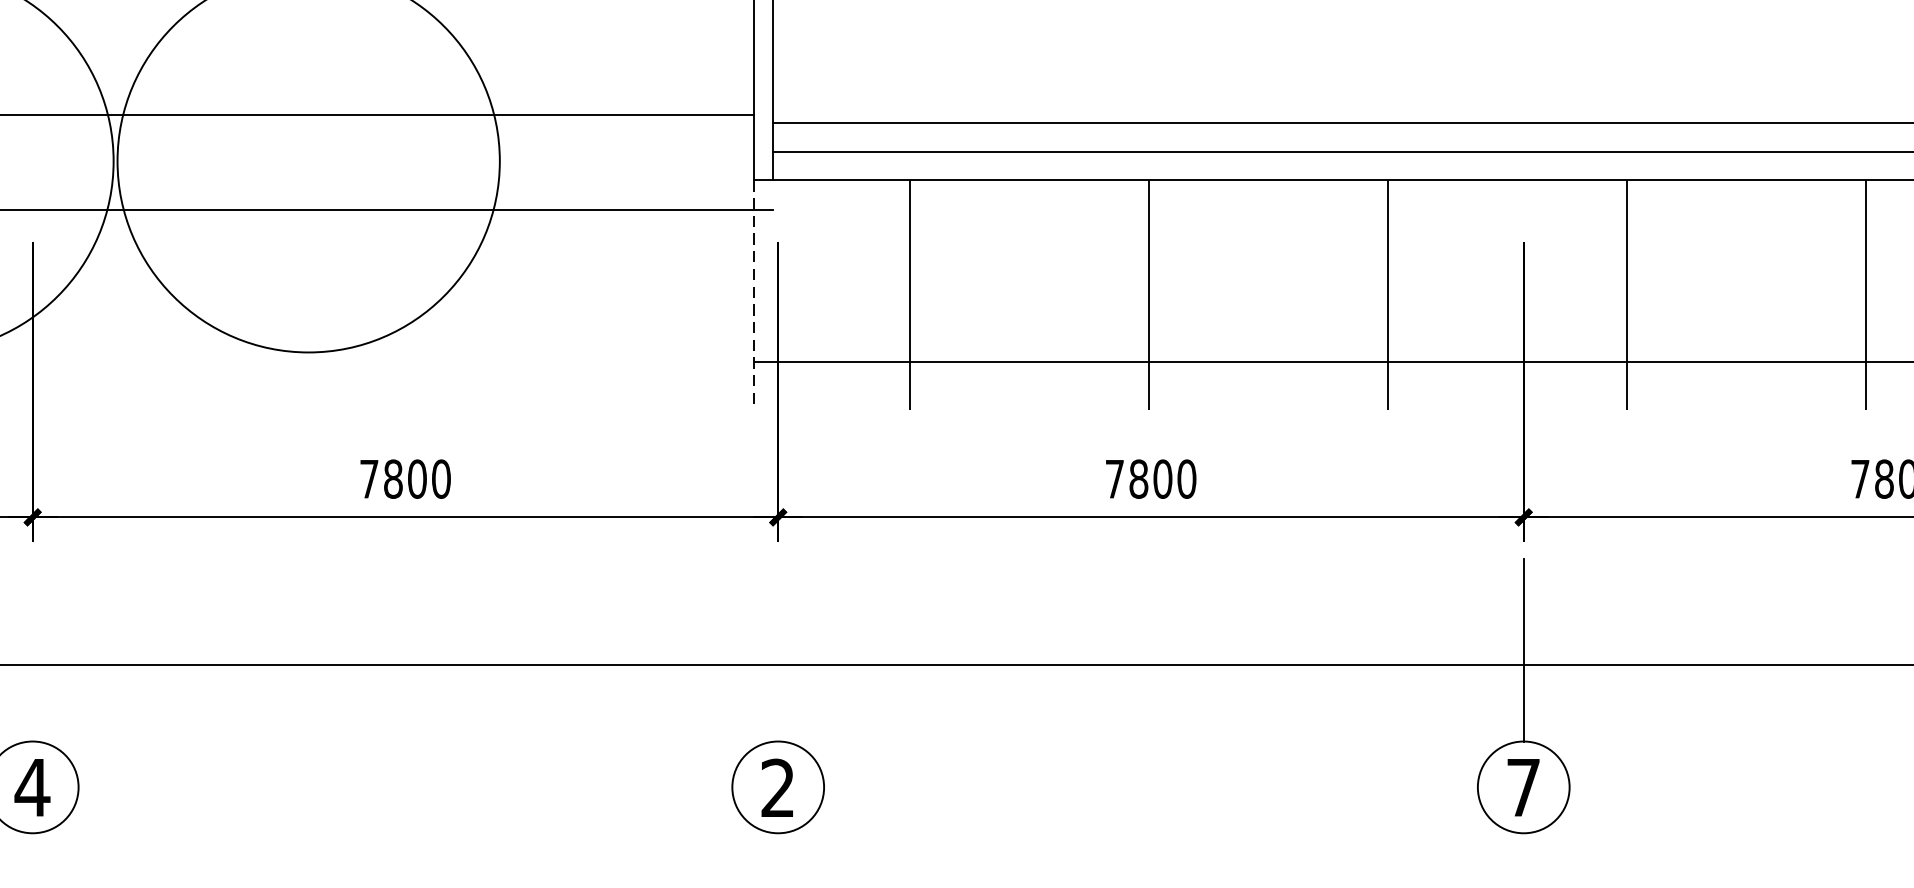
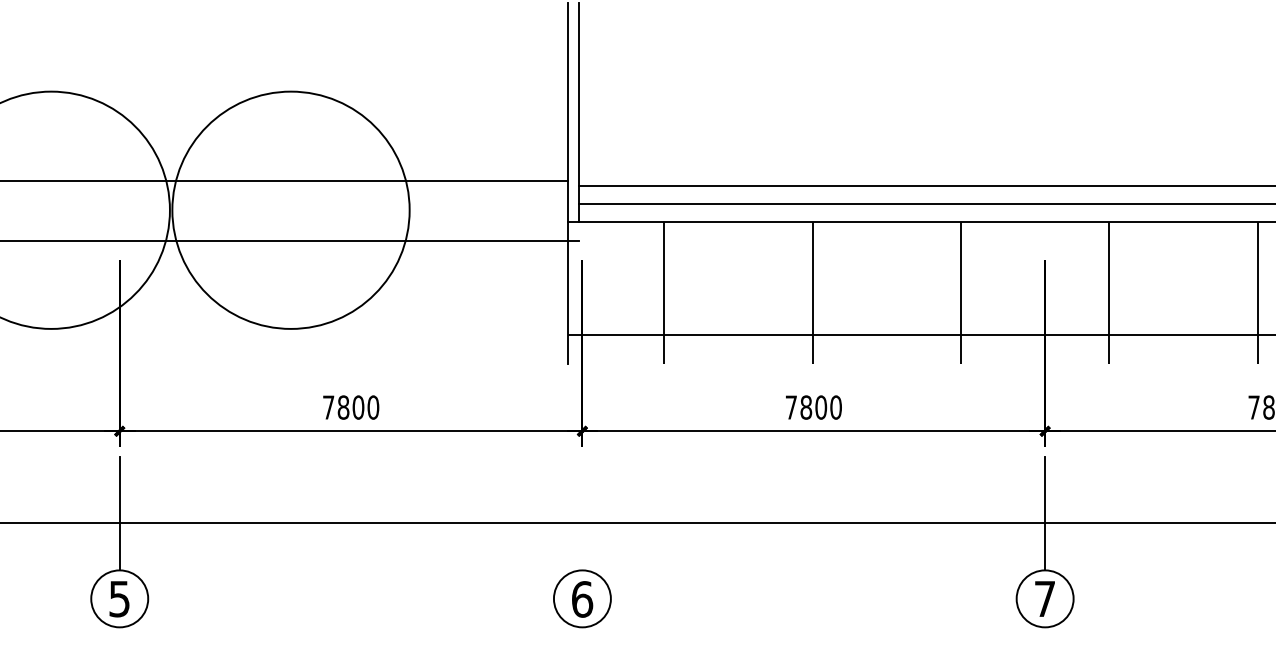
line: (754, 295) -> (567, 293), dashed -> solid
line: (32, 649) -> (119, 513), added
text: (32, 788) -> (119, 599), 4 -> 5
text: (778, 788) -> (582, 599), 2 -> 6

